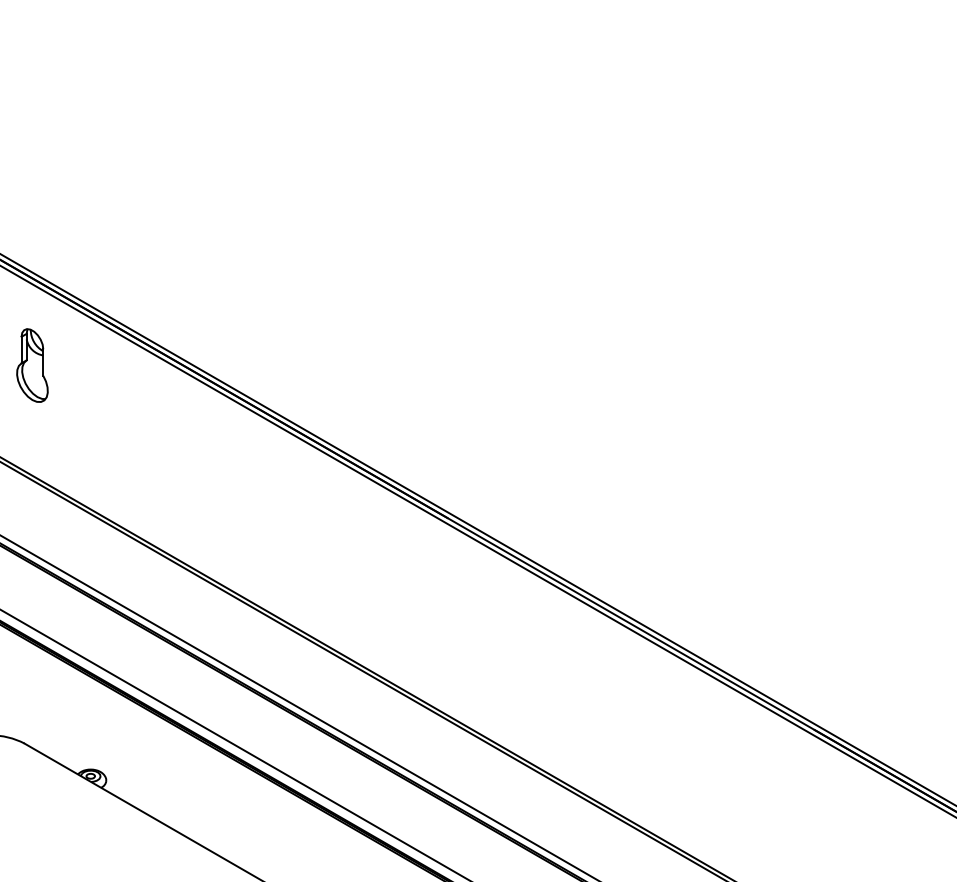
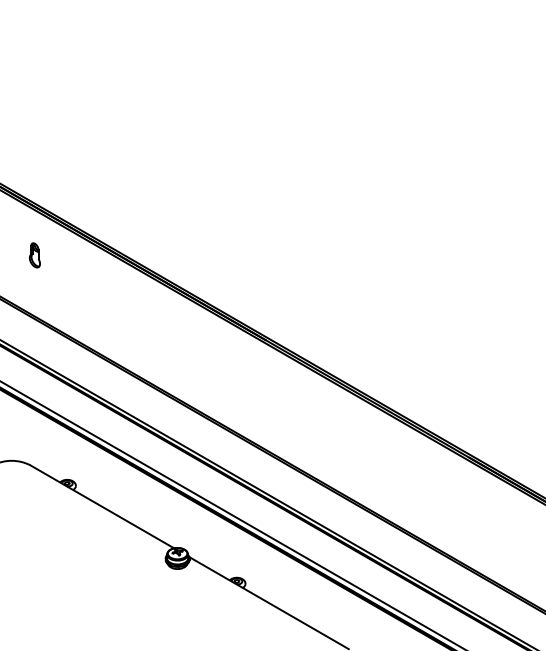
part: (31, 365) -> (34, 255), size x0.6

